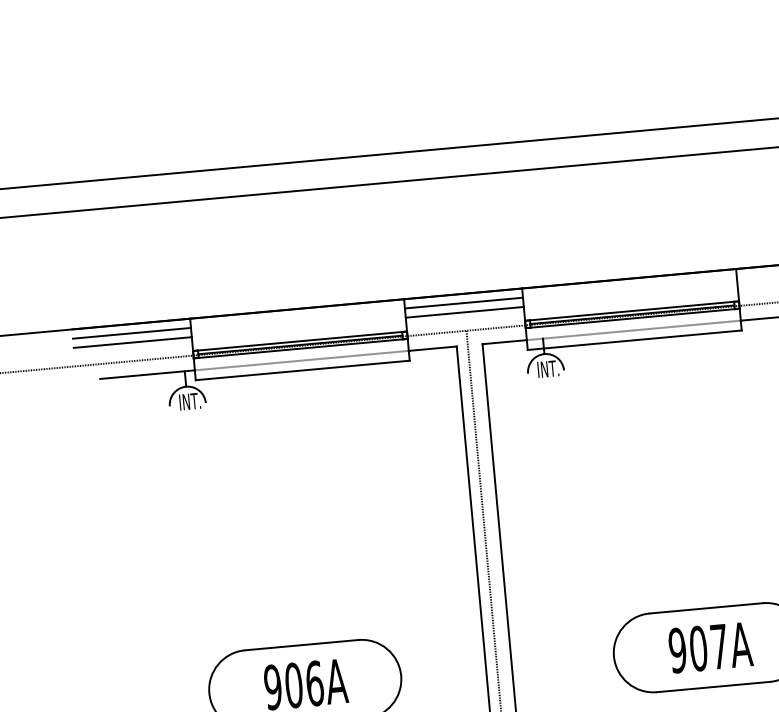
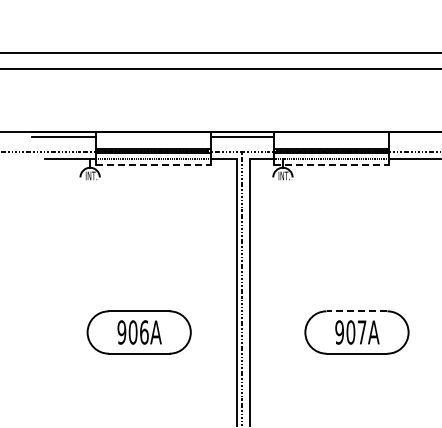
line: (464, 312) -> (242, 141), removed
line: (634, 339) -> (331, 164), solid -> dashed
line: (132, 342) -> (63, 141), removed
line: (303, 369) -> (153, 164), solid -> dashed
line: (705, 608) -> (356, 311), solid -> dashed

